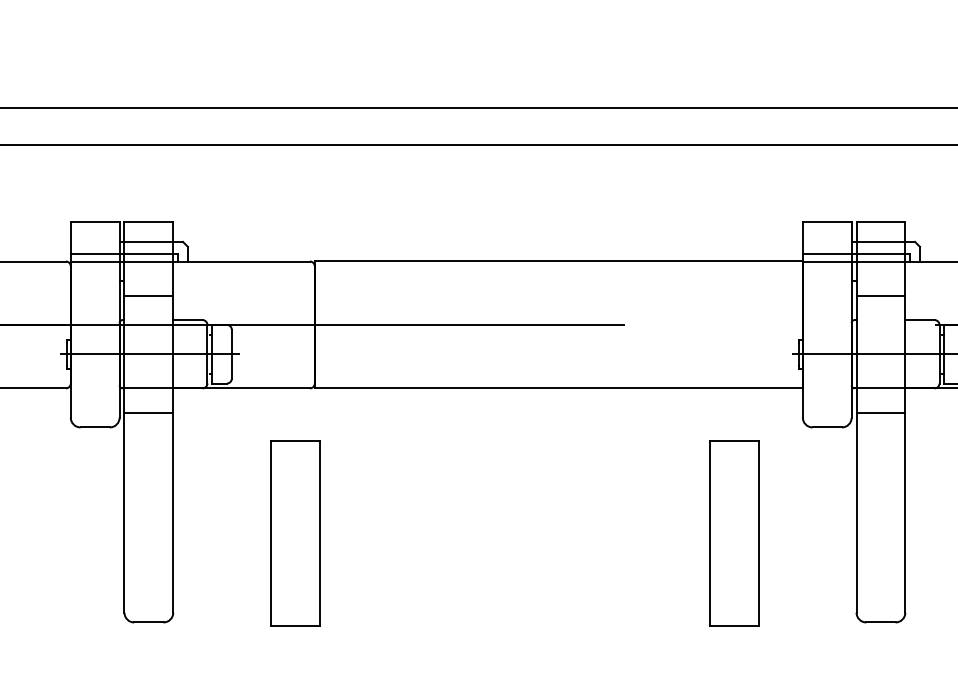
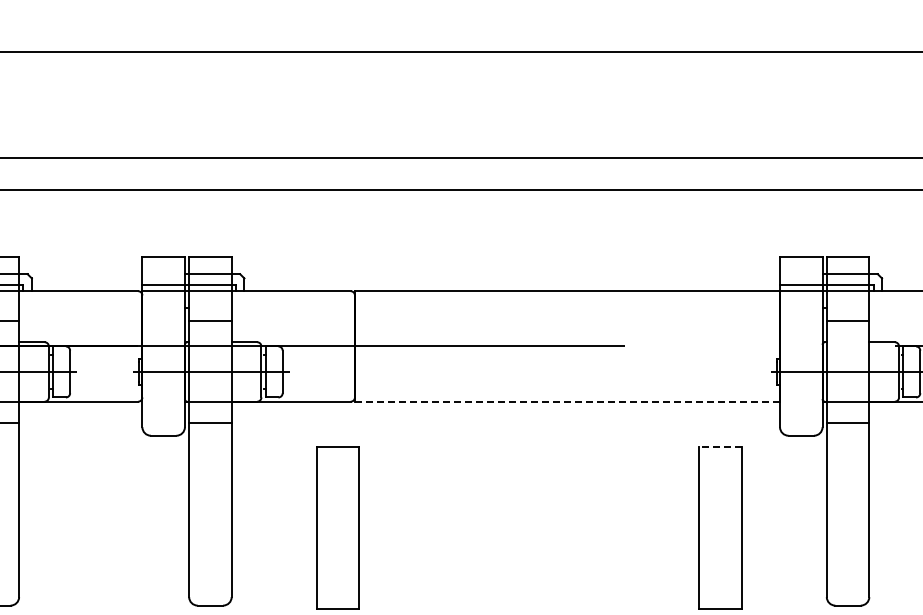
line: (558, 388) -> (567, 401), solid -> dashed
line: (734, 440) -> (720, 447), solid -> dashed

